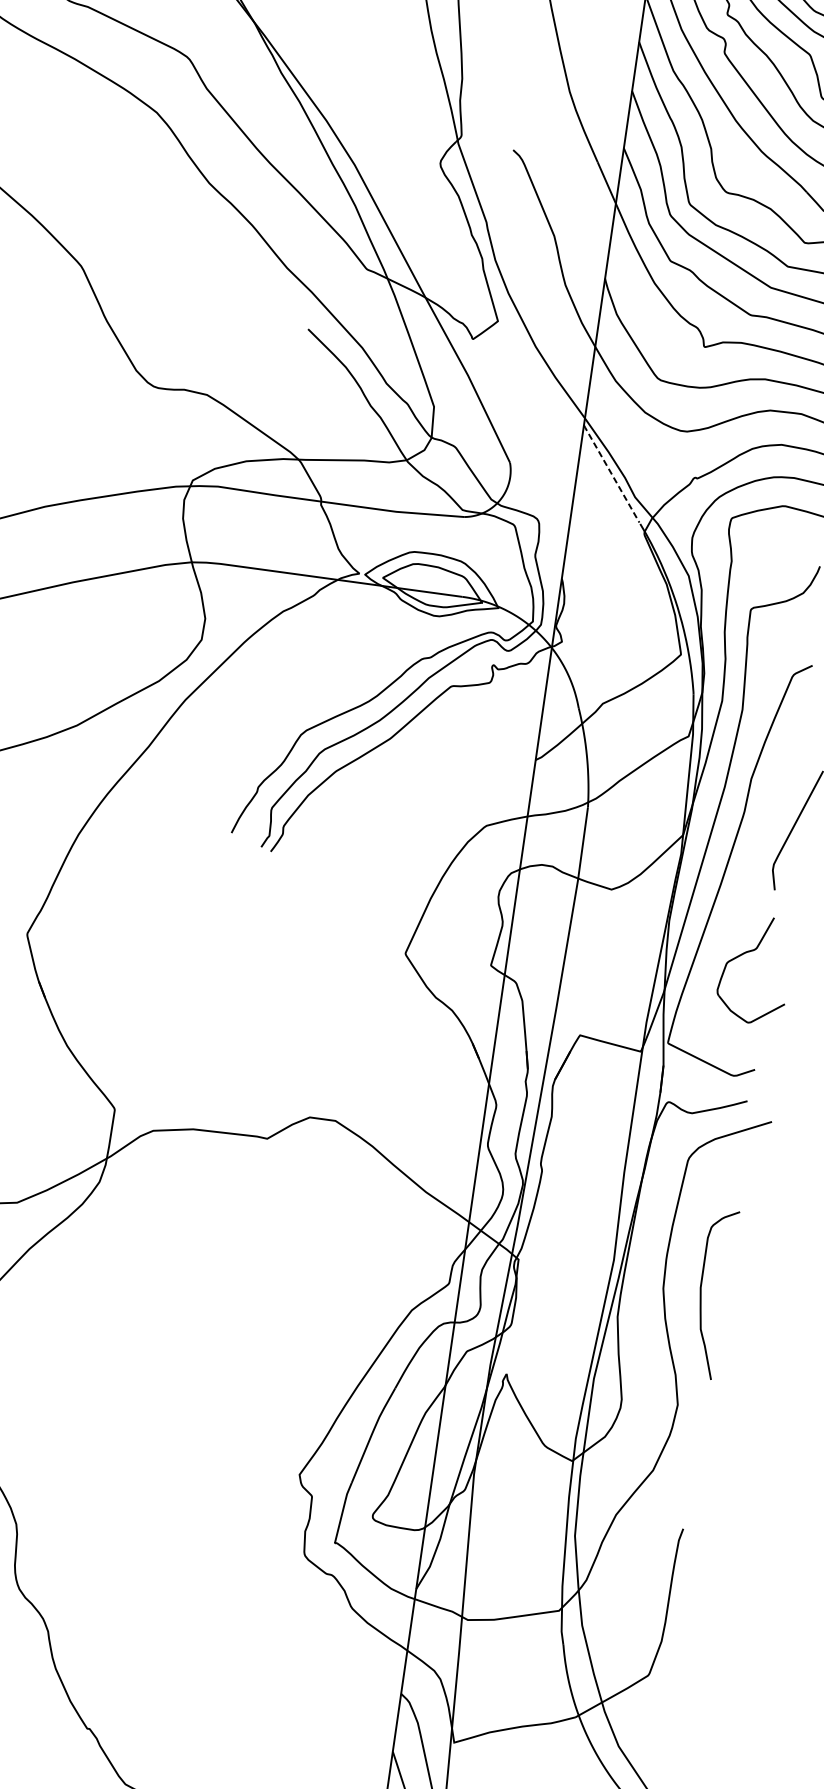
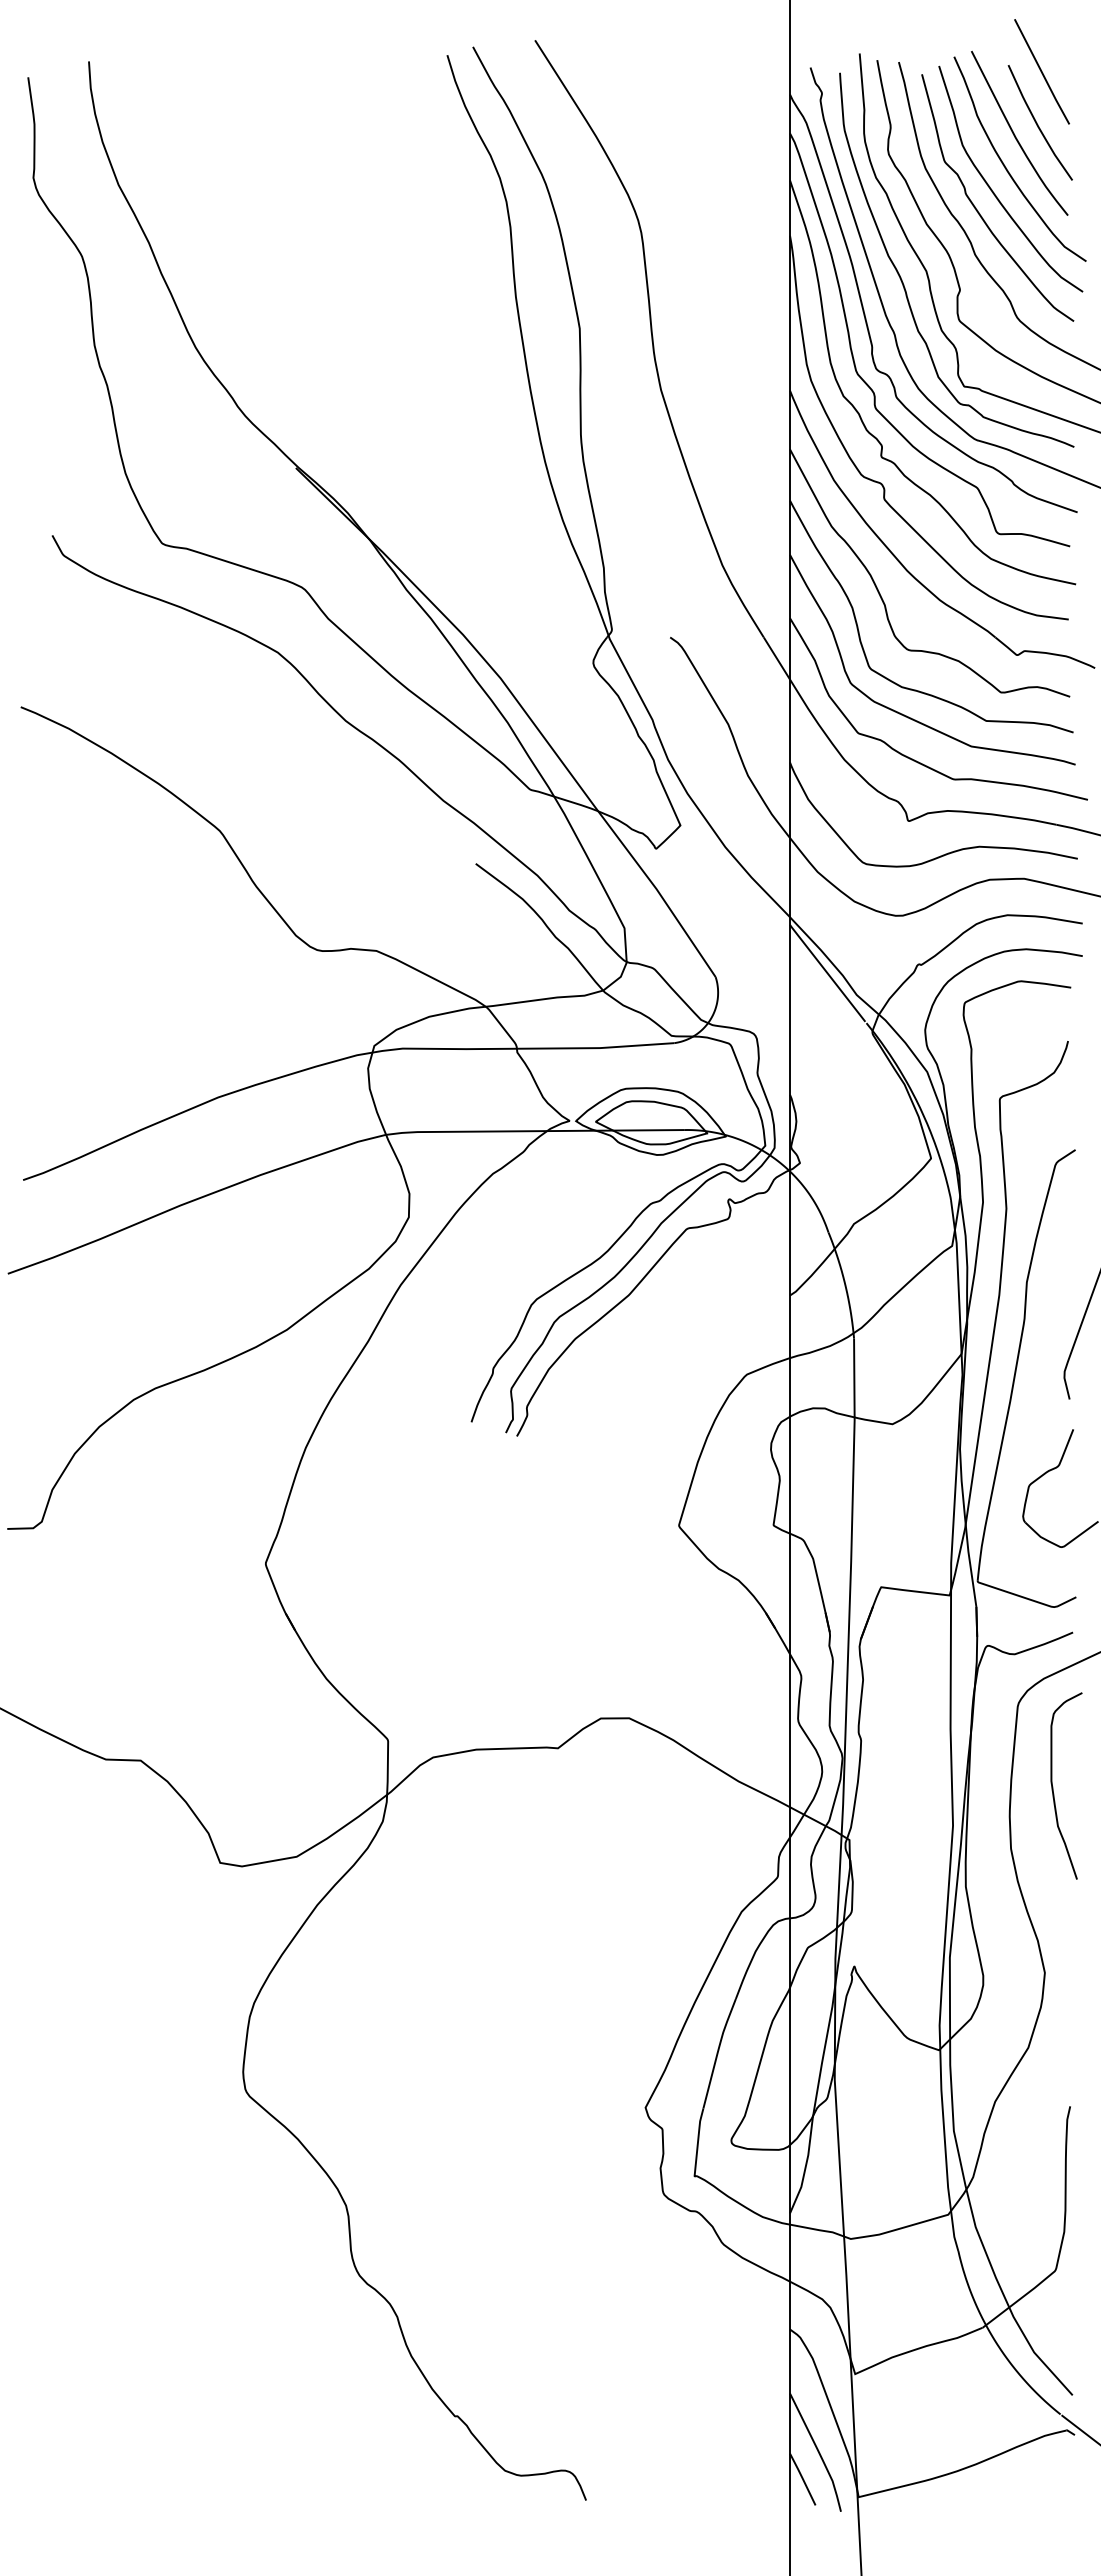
line: (611, 474) -> (827, 973), dashed -> solid
curve: (701, 1292) -> (1053, 1786), moved

